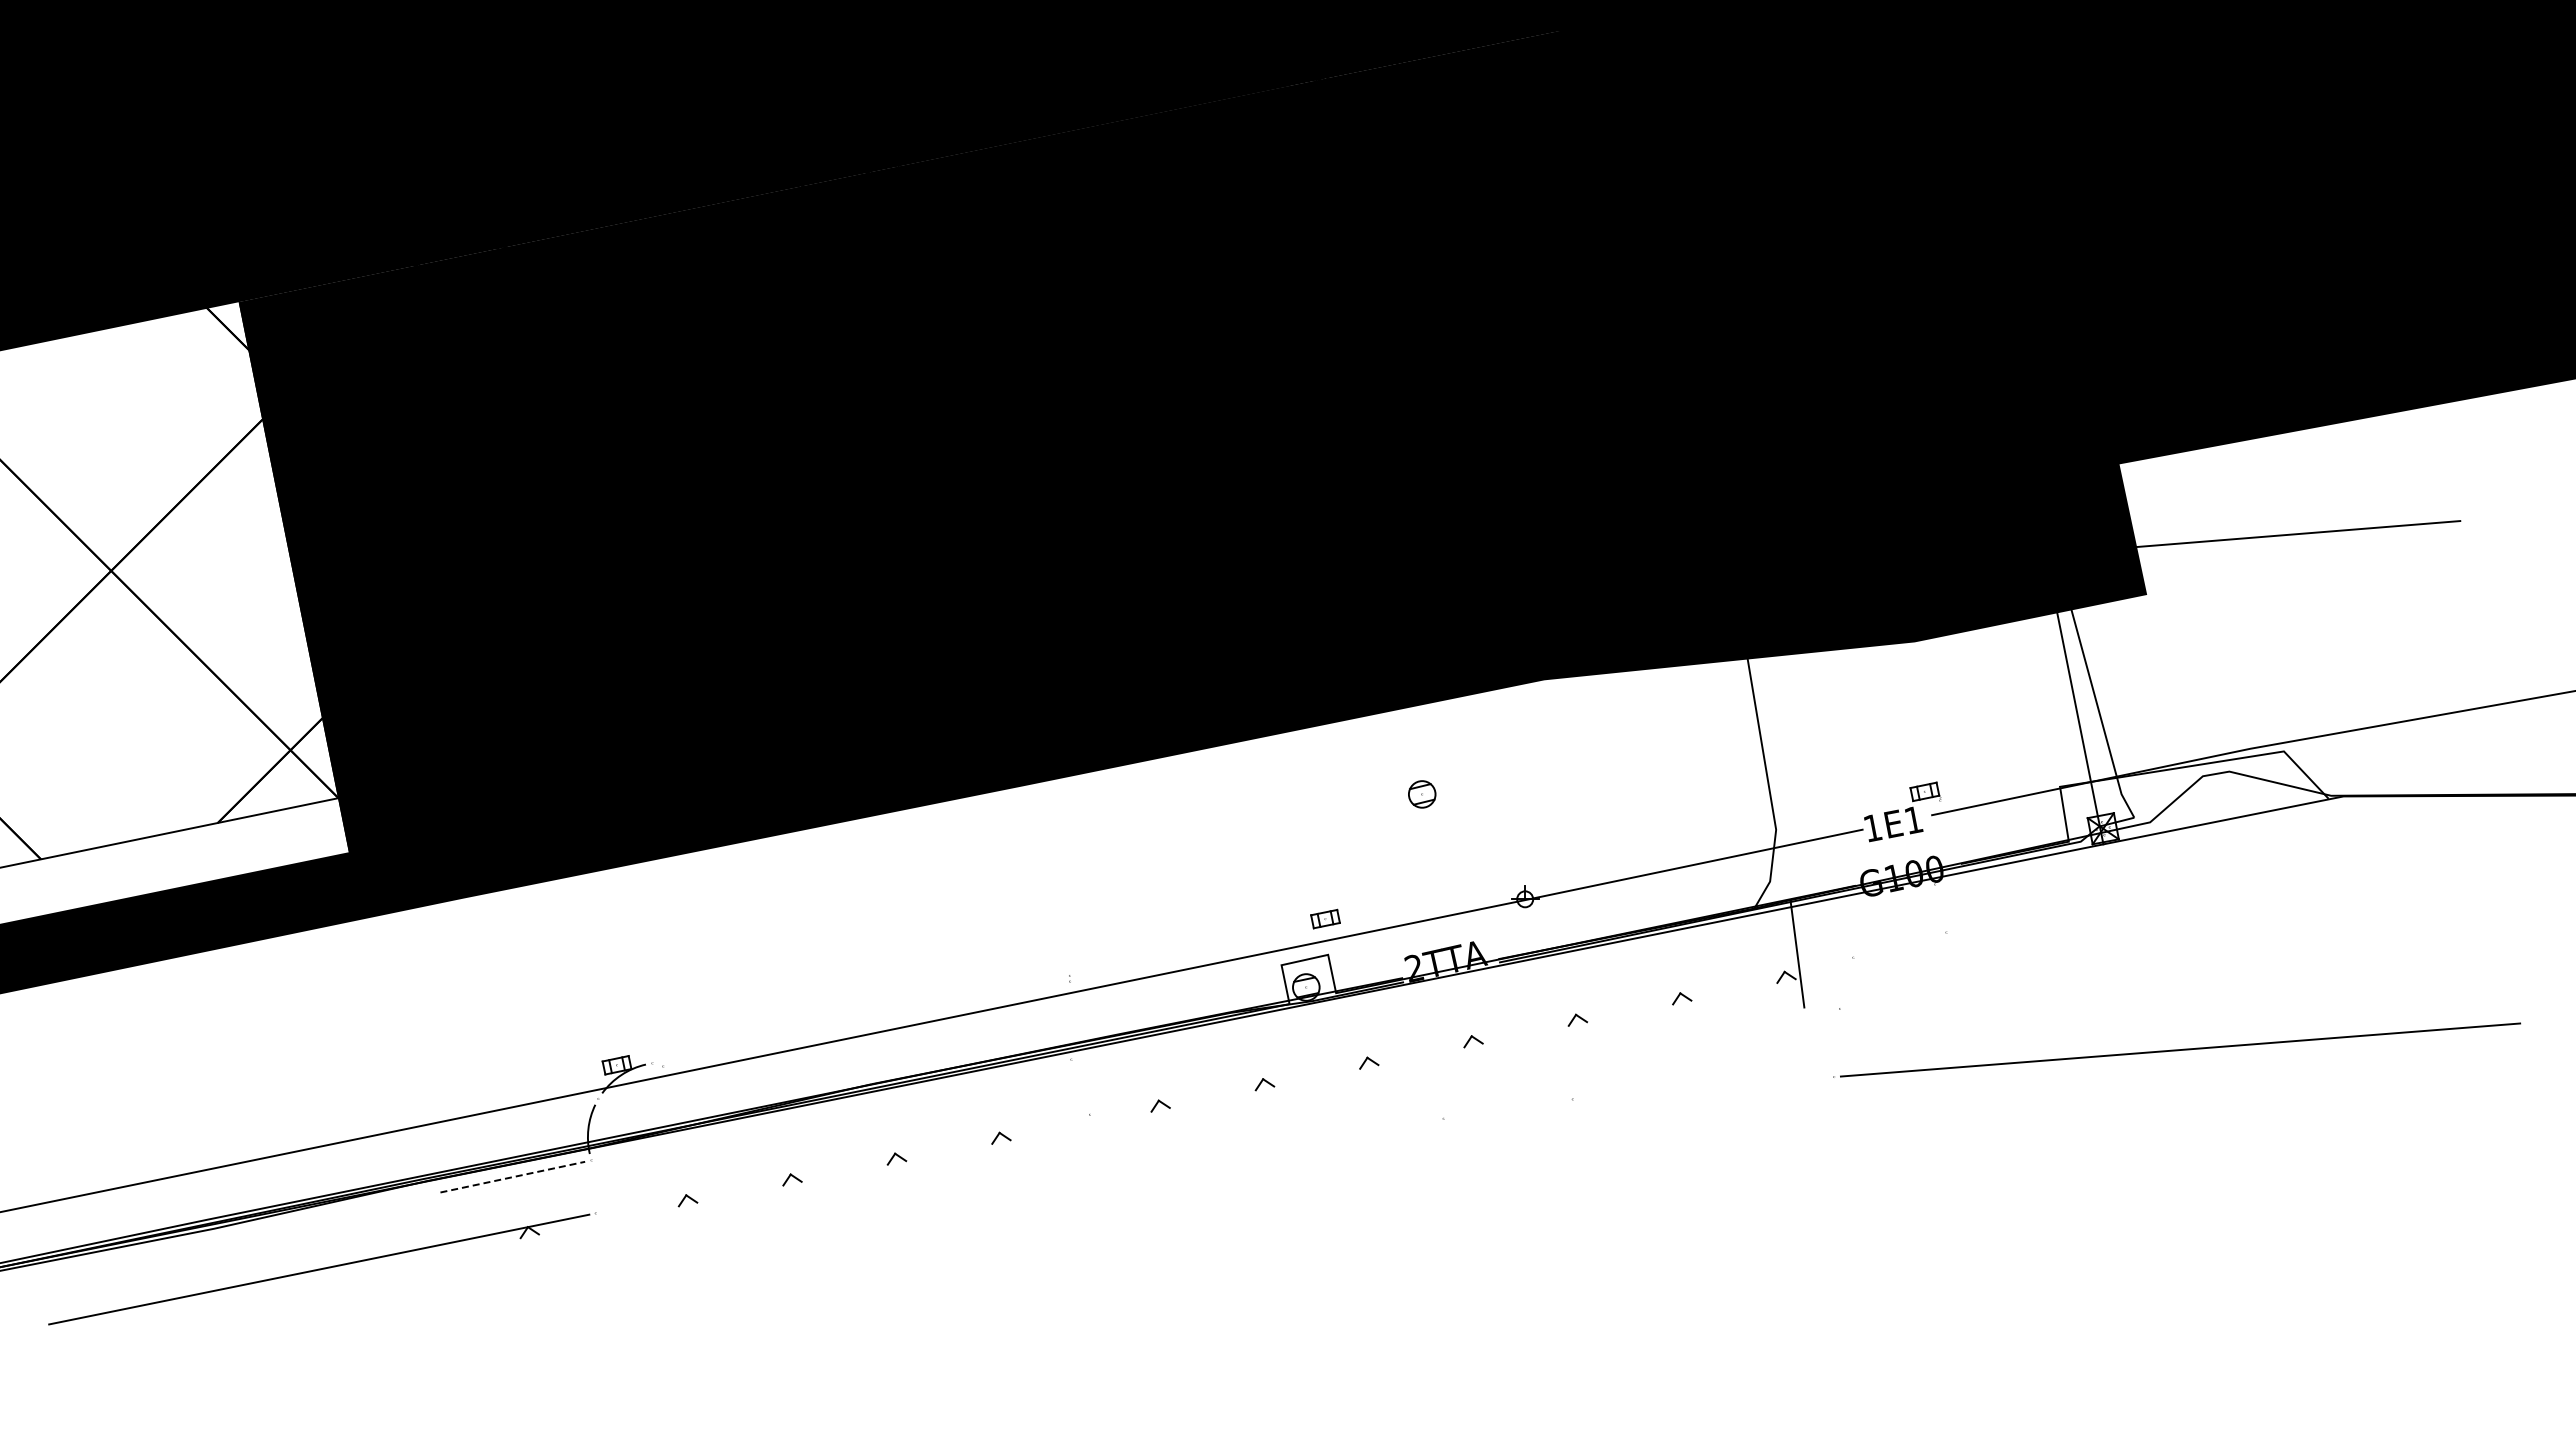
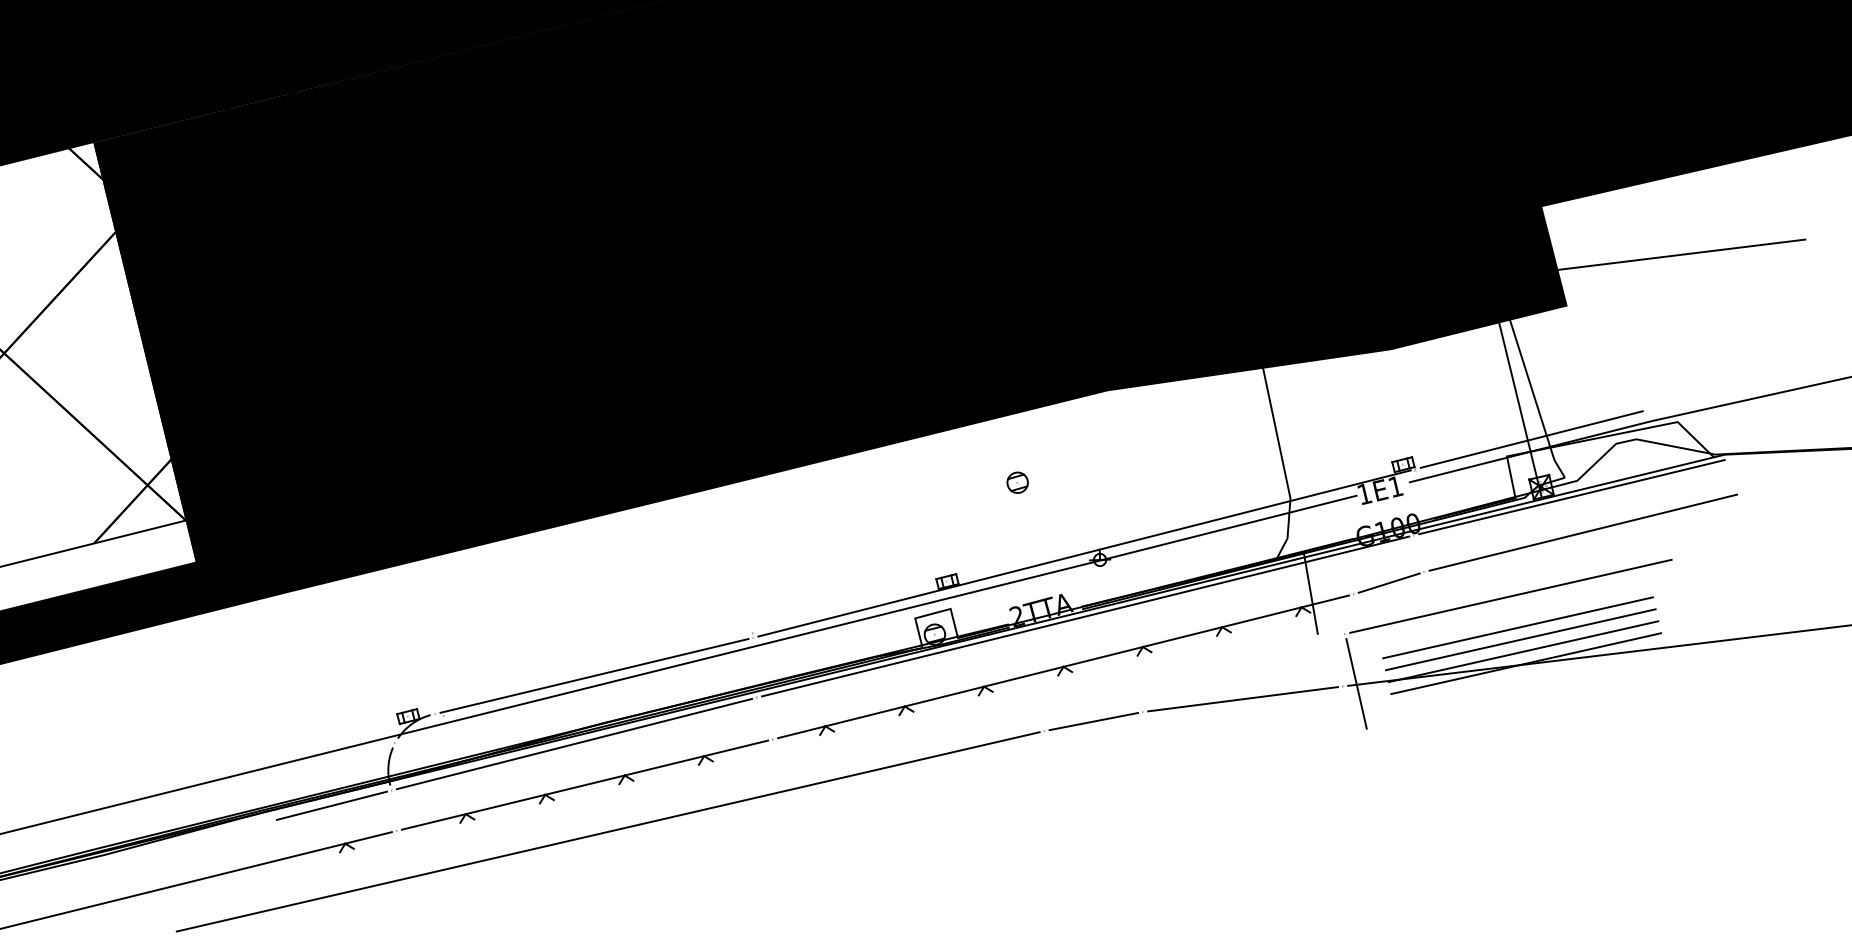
line: (2093, 765) -> (1531, 438), added
line: (2142, 843) -> (1572, 497), added
line: (1505, 889) -> (1084, 553), added
line: (2155, 890) -> (1583, 532), added
line: (1899, 945) -> (1388, 583), added
line: (2057, 968) -> (1510, 595), added
line: (1503, 971) -> (1085, 616), added
line: (861, 1022) -> (594, 675), added
hatch: (2069, 1033) -> (1522, 645), added
line: (1471, 1036) -> (1063, 666), added
line: (1851, 1074) -> (1356, 683), added
line: (1703, 1087) -> (1243, 698), added
line: (1508, 1108) -> (1094, 721), added
line: (831, 1110) -> (574, 744), added
line: (842, 1164) -> (584, 785), added
line: (512, 1177) -> (331, 806), dashed -> solid
line: (870, 1226) -> (608, 832), added

